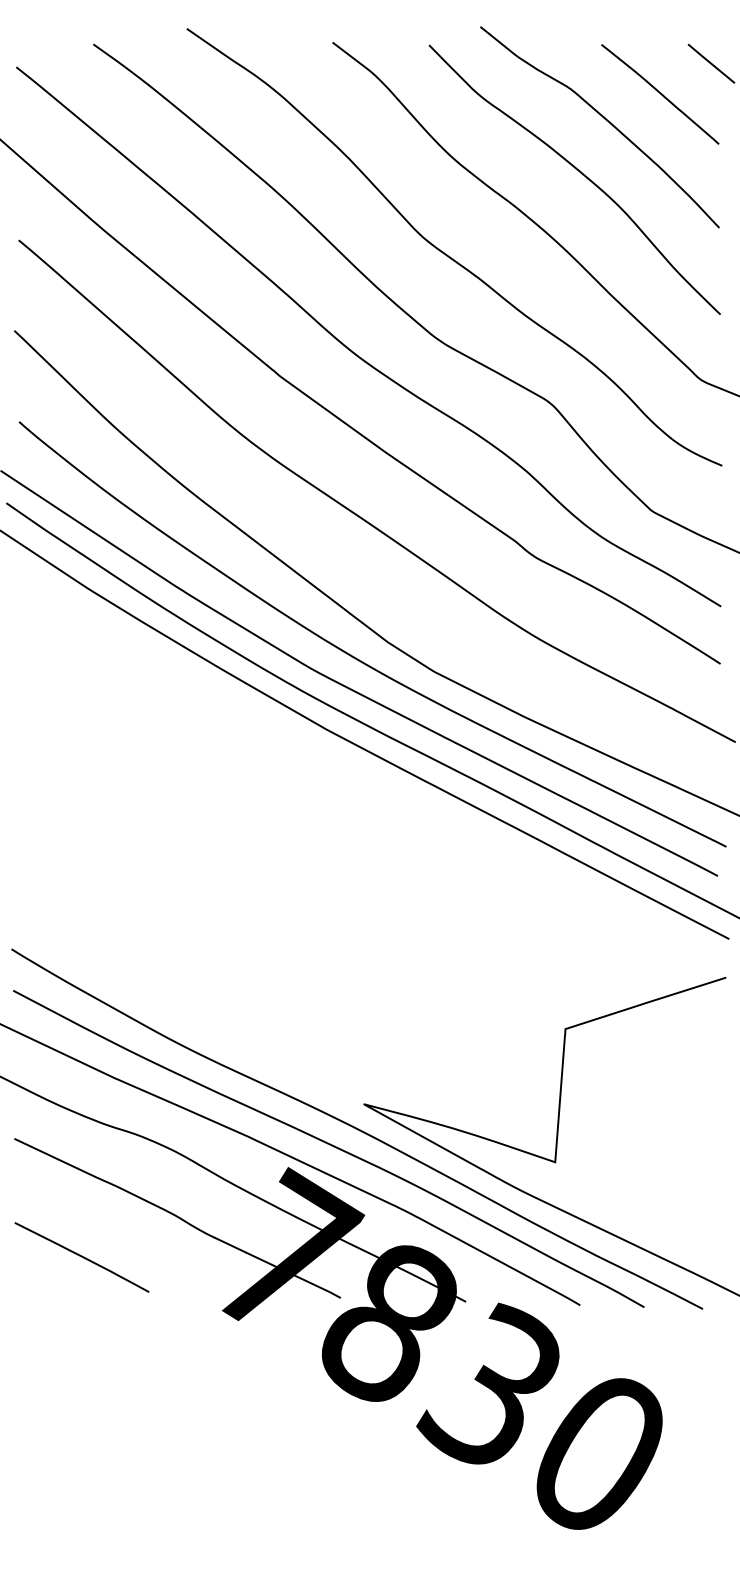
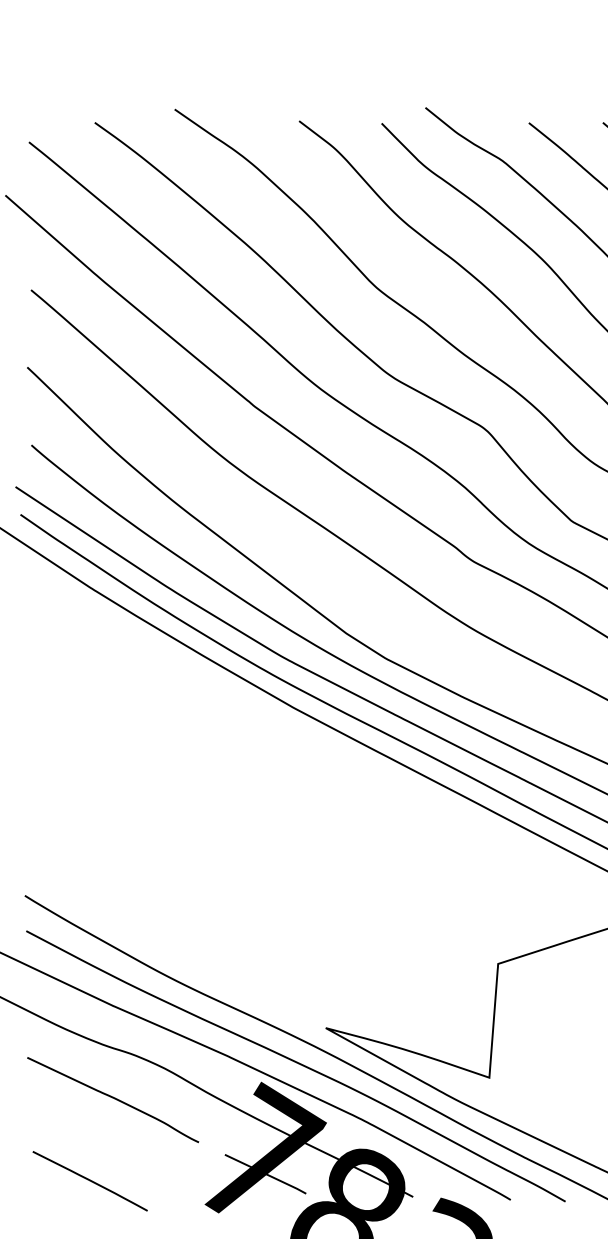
line: (230, 1244) -> (211, 1147), removed
line: (81, 1257) -> (89, 1181), moved

